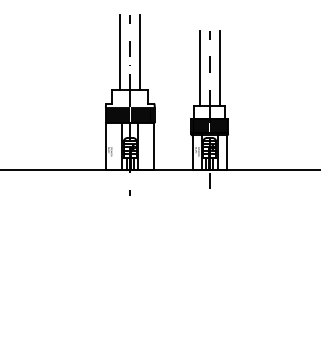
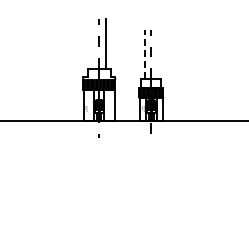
line: (120, 51) -> (92, 43), removed
line: (199, 68) -> (144, 54), solid -> dashed
line: (219, 68) -> (157, 54), removed

